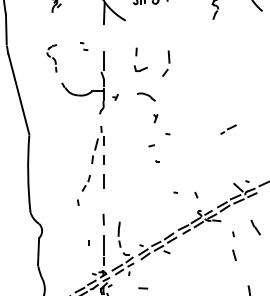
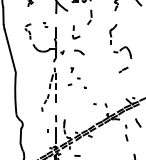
part: (165, 63) -> (89, 17), moved
part: (226, 87) -> (122, 47), added
part: (158, 130) -> (73, 76), moved

